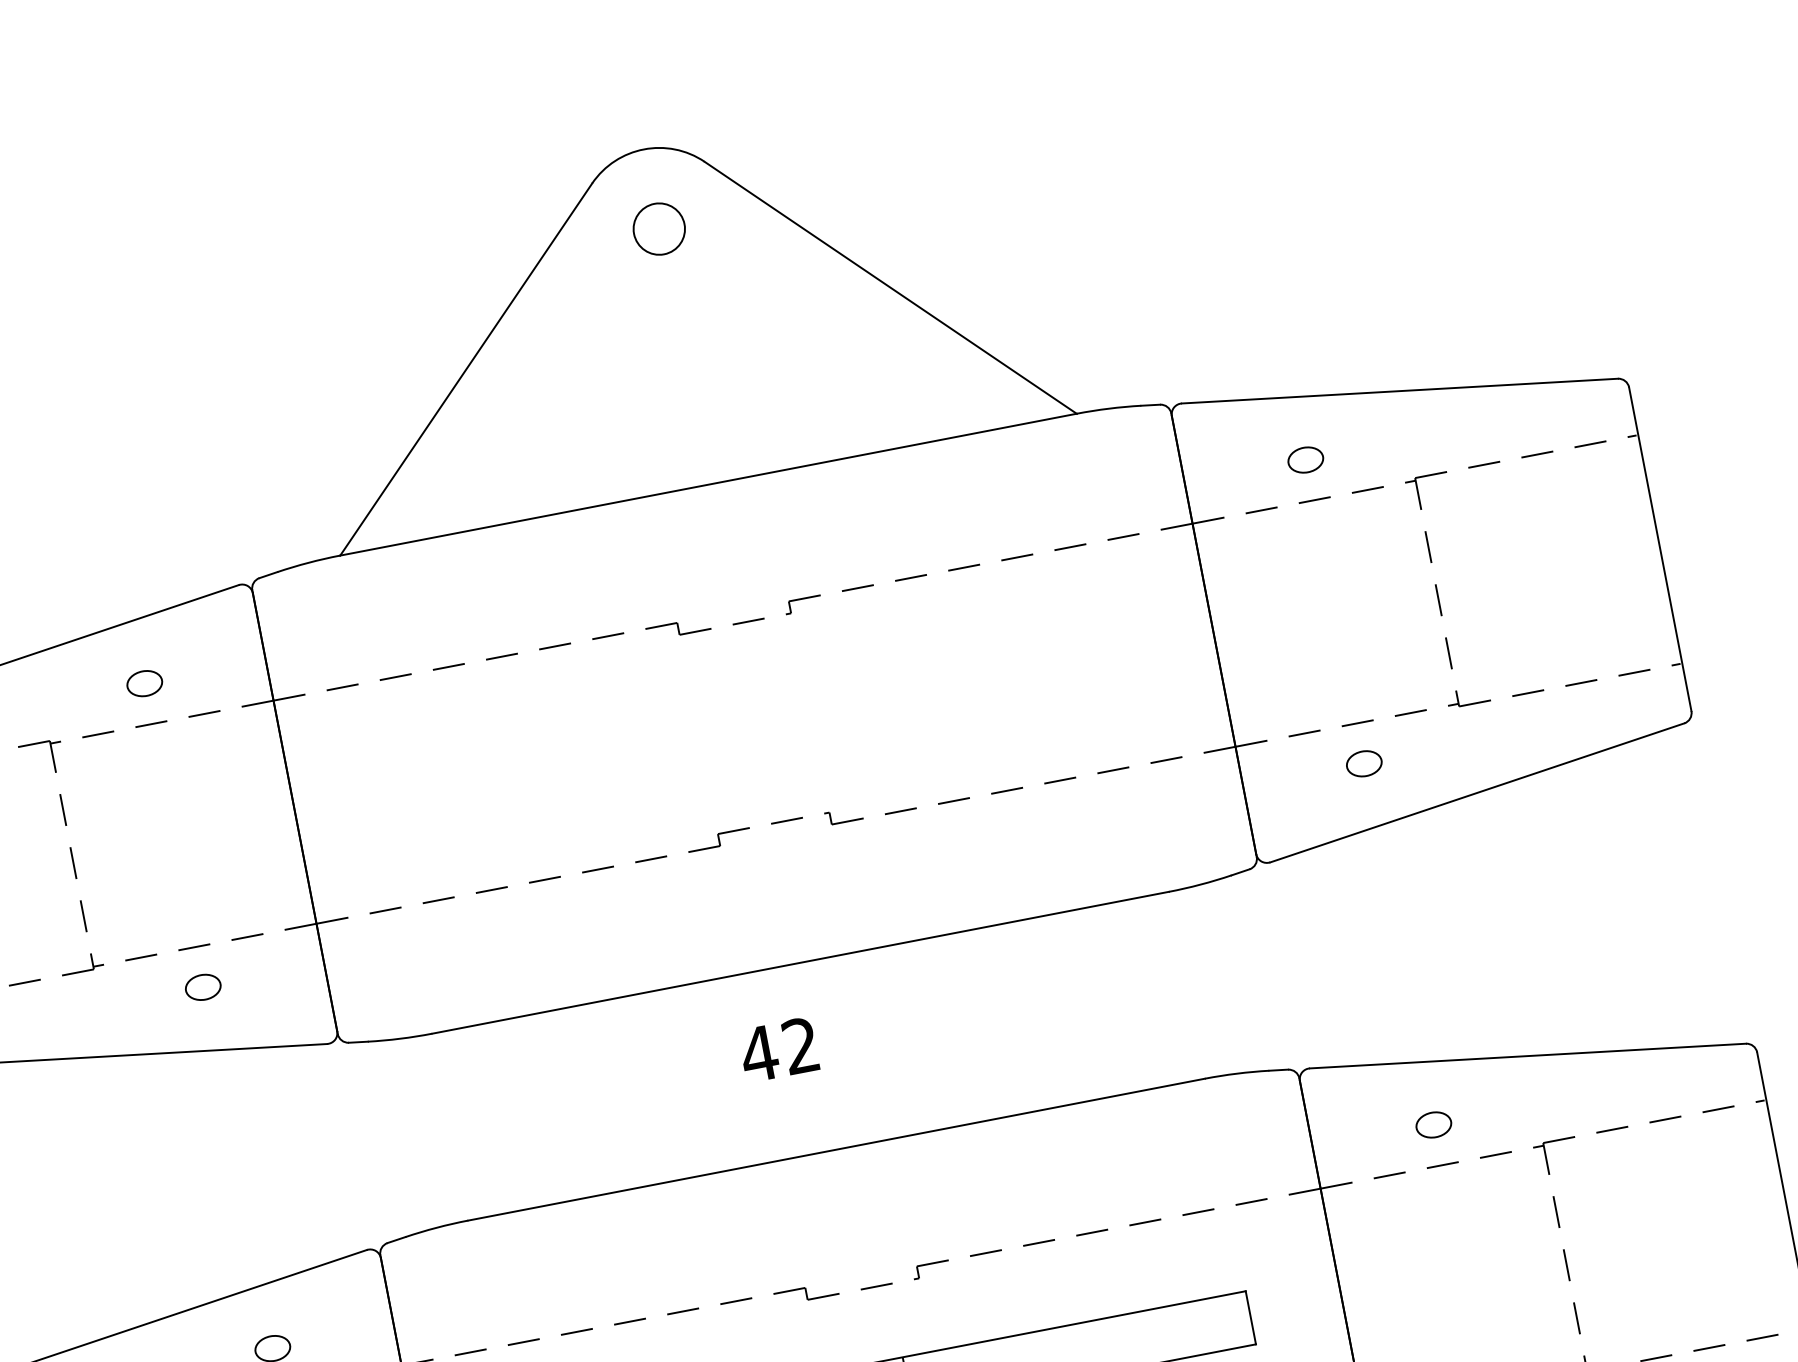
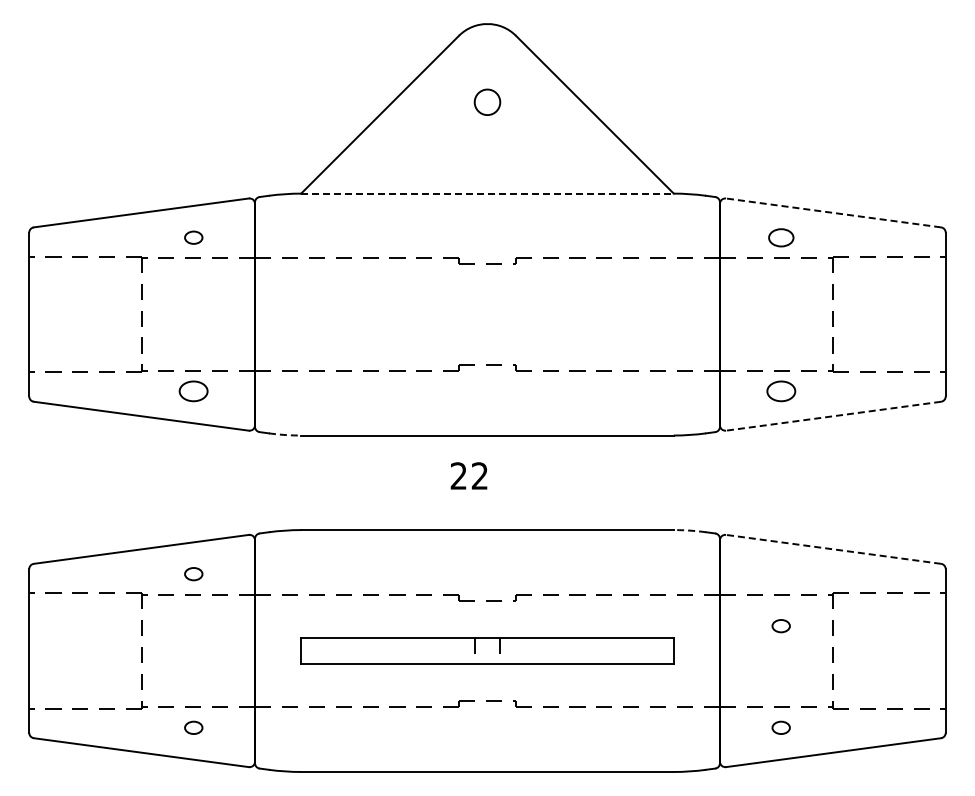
circle: (658, 227) -> (487, 101), moved
line: (1399, 390) -> (833, 212), solid -> dashed
part: (1304, 459) -> (780, 237), size x1.4
line: (708, 484) -> (487, 193), solid -> dashed
part: (1362, 764) -> (780, 391), size x1.6
line: (1477, 793) -> (833, 416), solid -> dashed
part: (202, 987) -> (193, 391), size x1.6
arc: (400, 1037) -> (285, 434), solid -> dashed
text: (758, 1052) -> (458, 475), 42 -> 22
line: (1527, 1056) -> (833, 549), solid -> dashed
arc: (1235, 1073) -> (689, 530), solid -> dashed
part: (1432, 1125) -> (780, 626), moved

